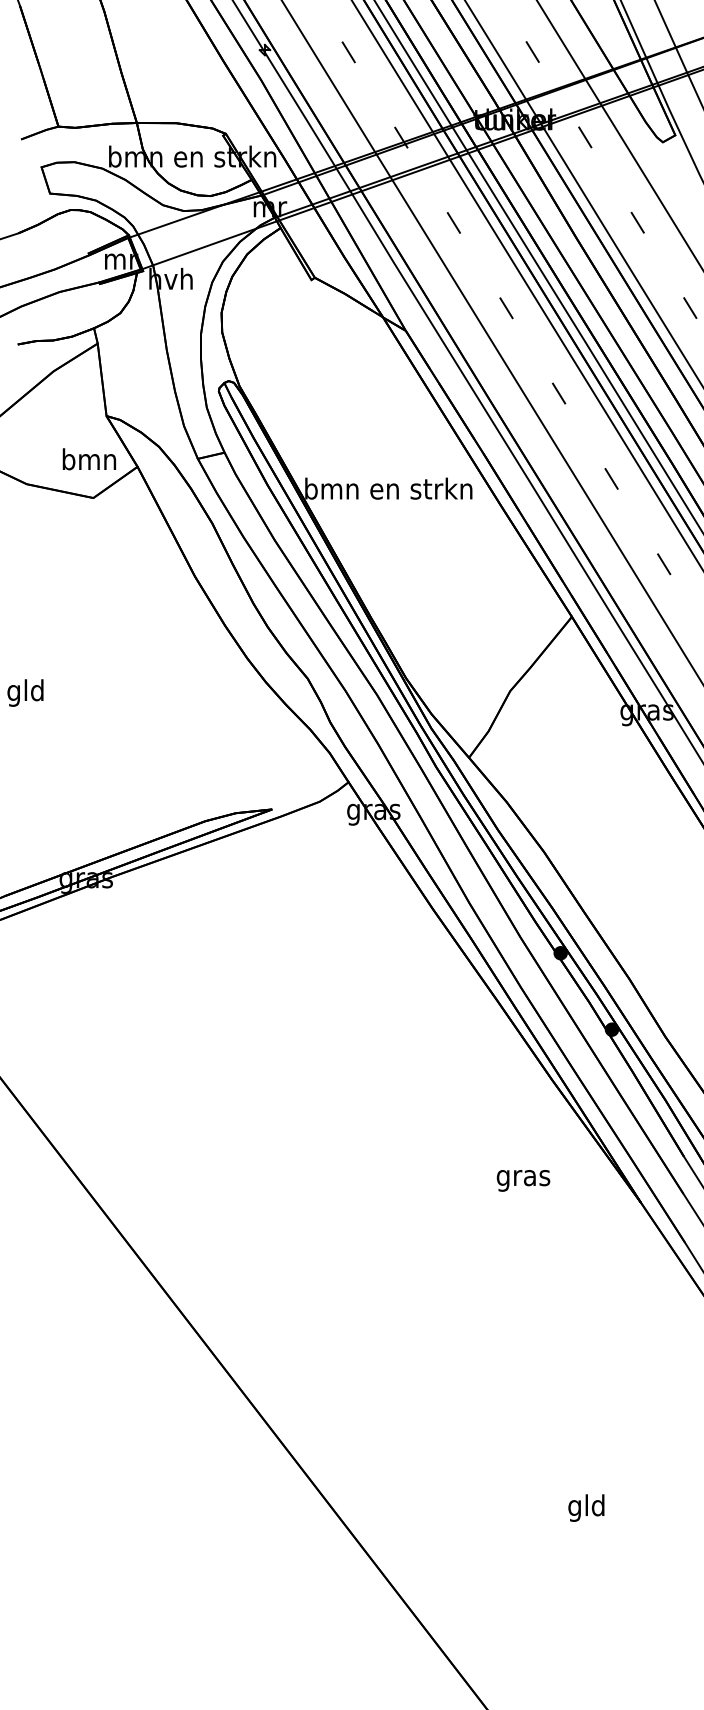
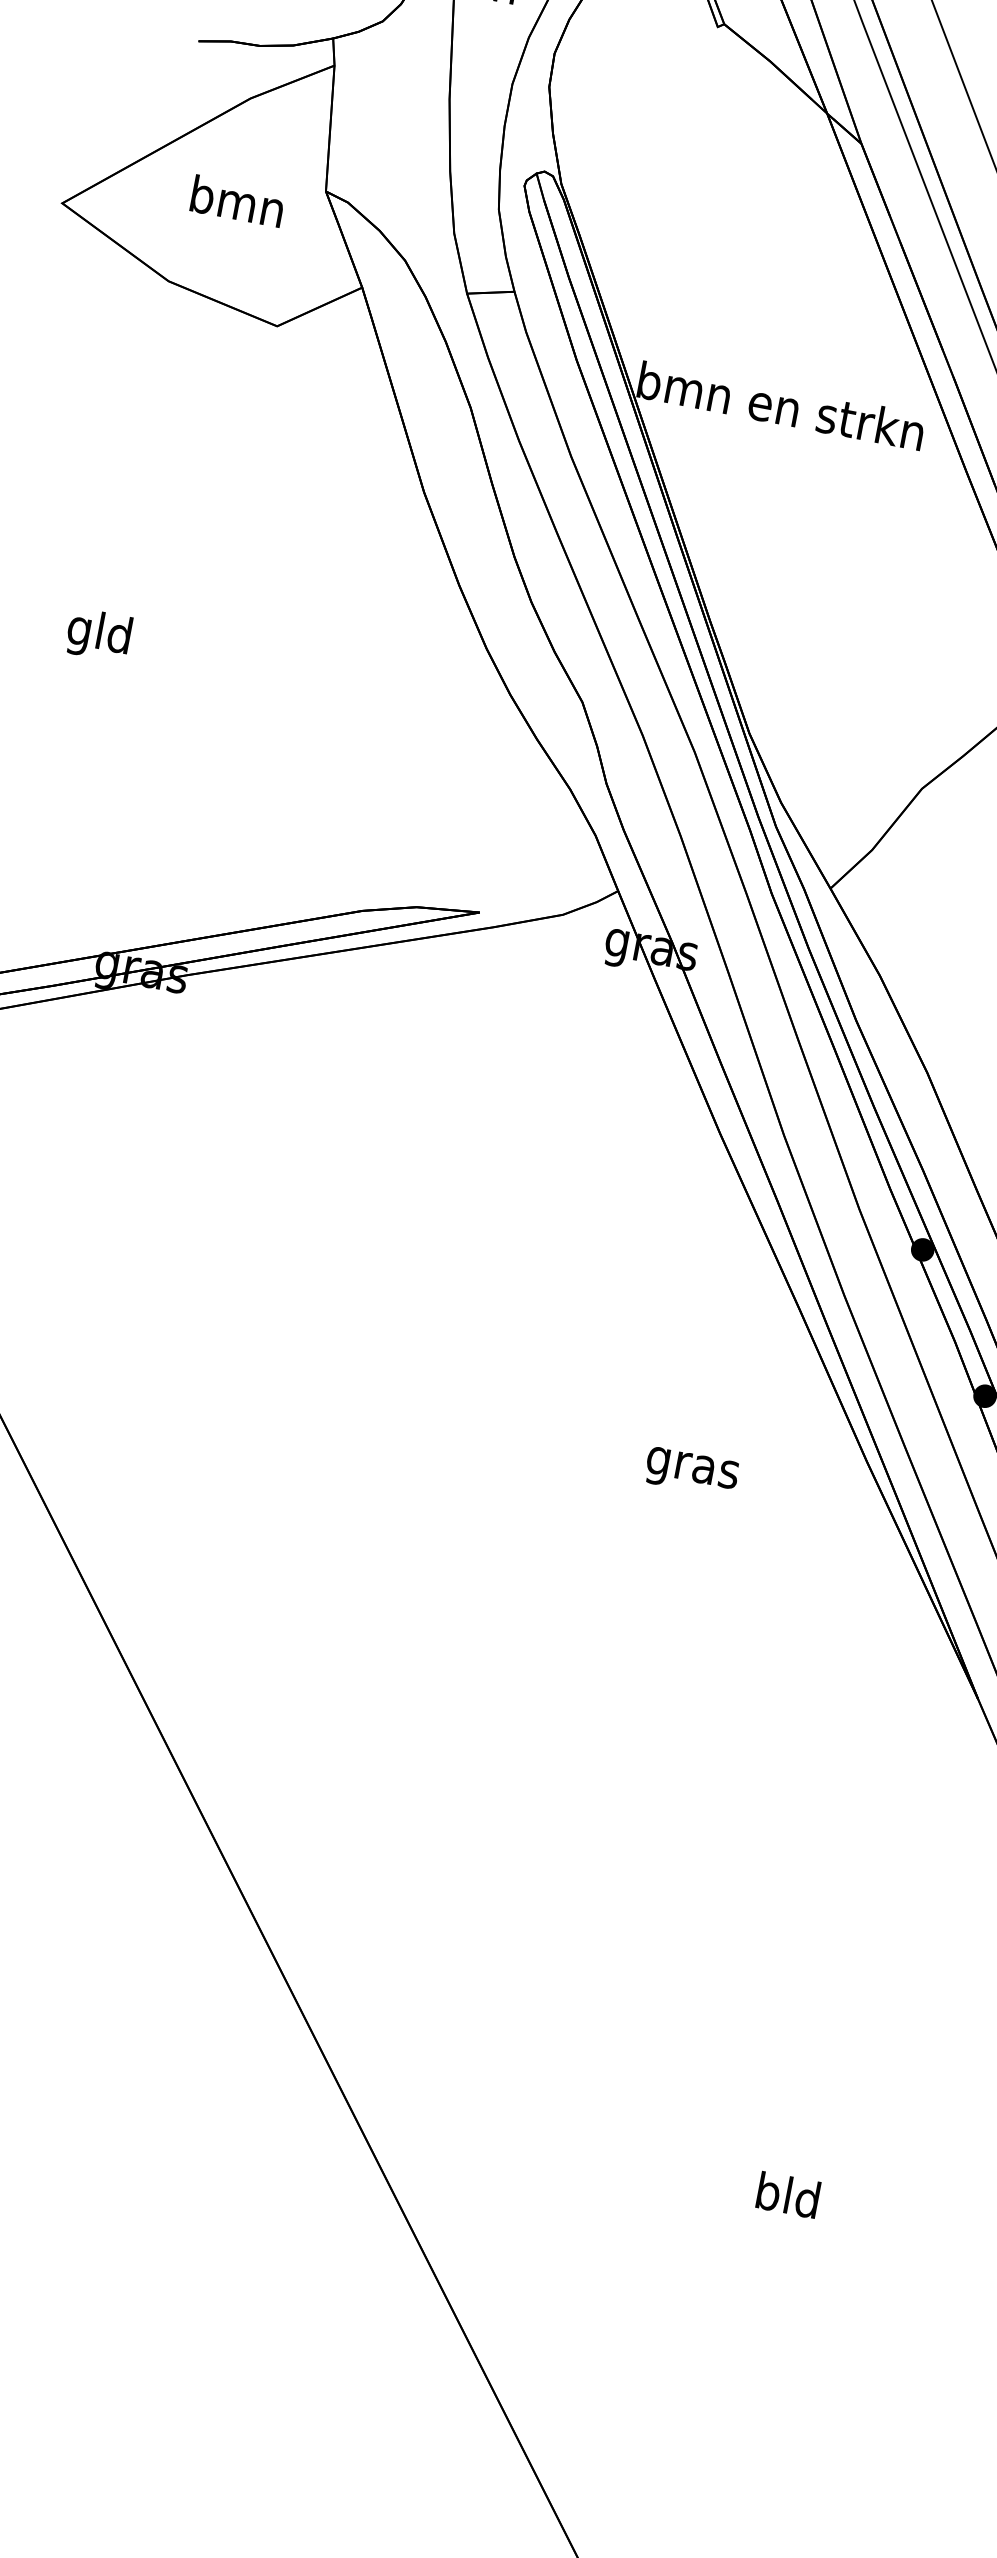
text: (88, 459) -> (236, 201), moved
text: (523, 1180) -> (691, 1471), moved
text: (574, 1507) -> (766, 2194), gld -> bld

